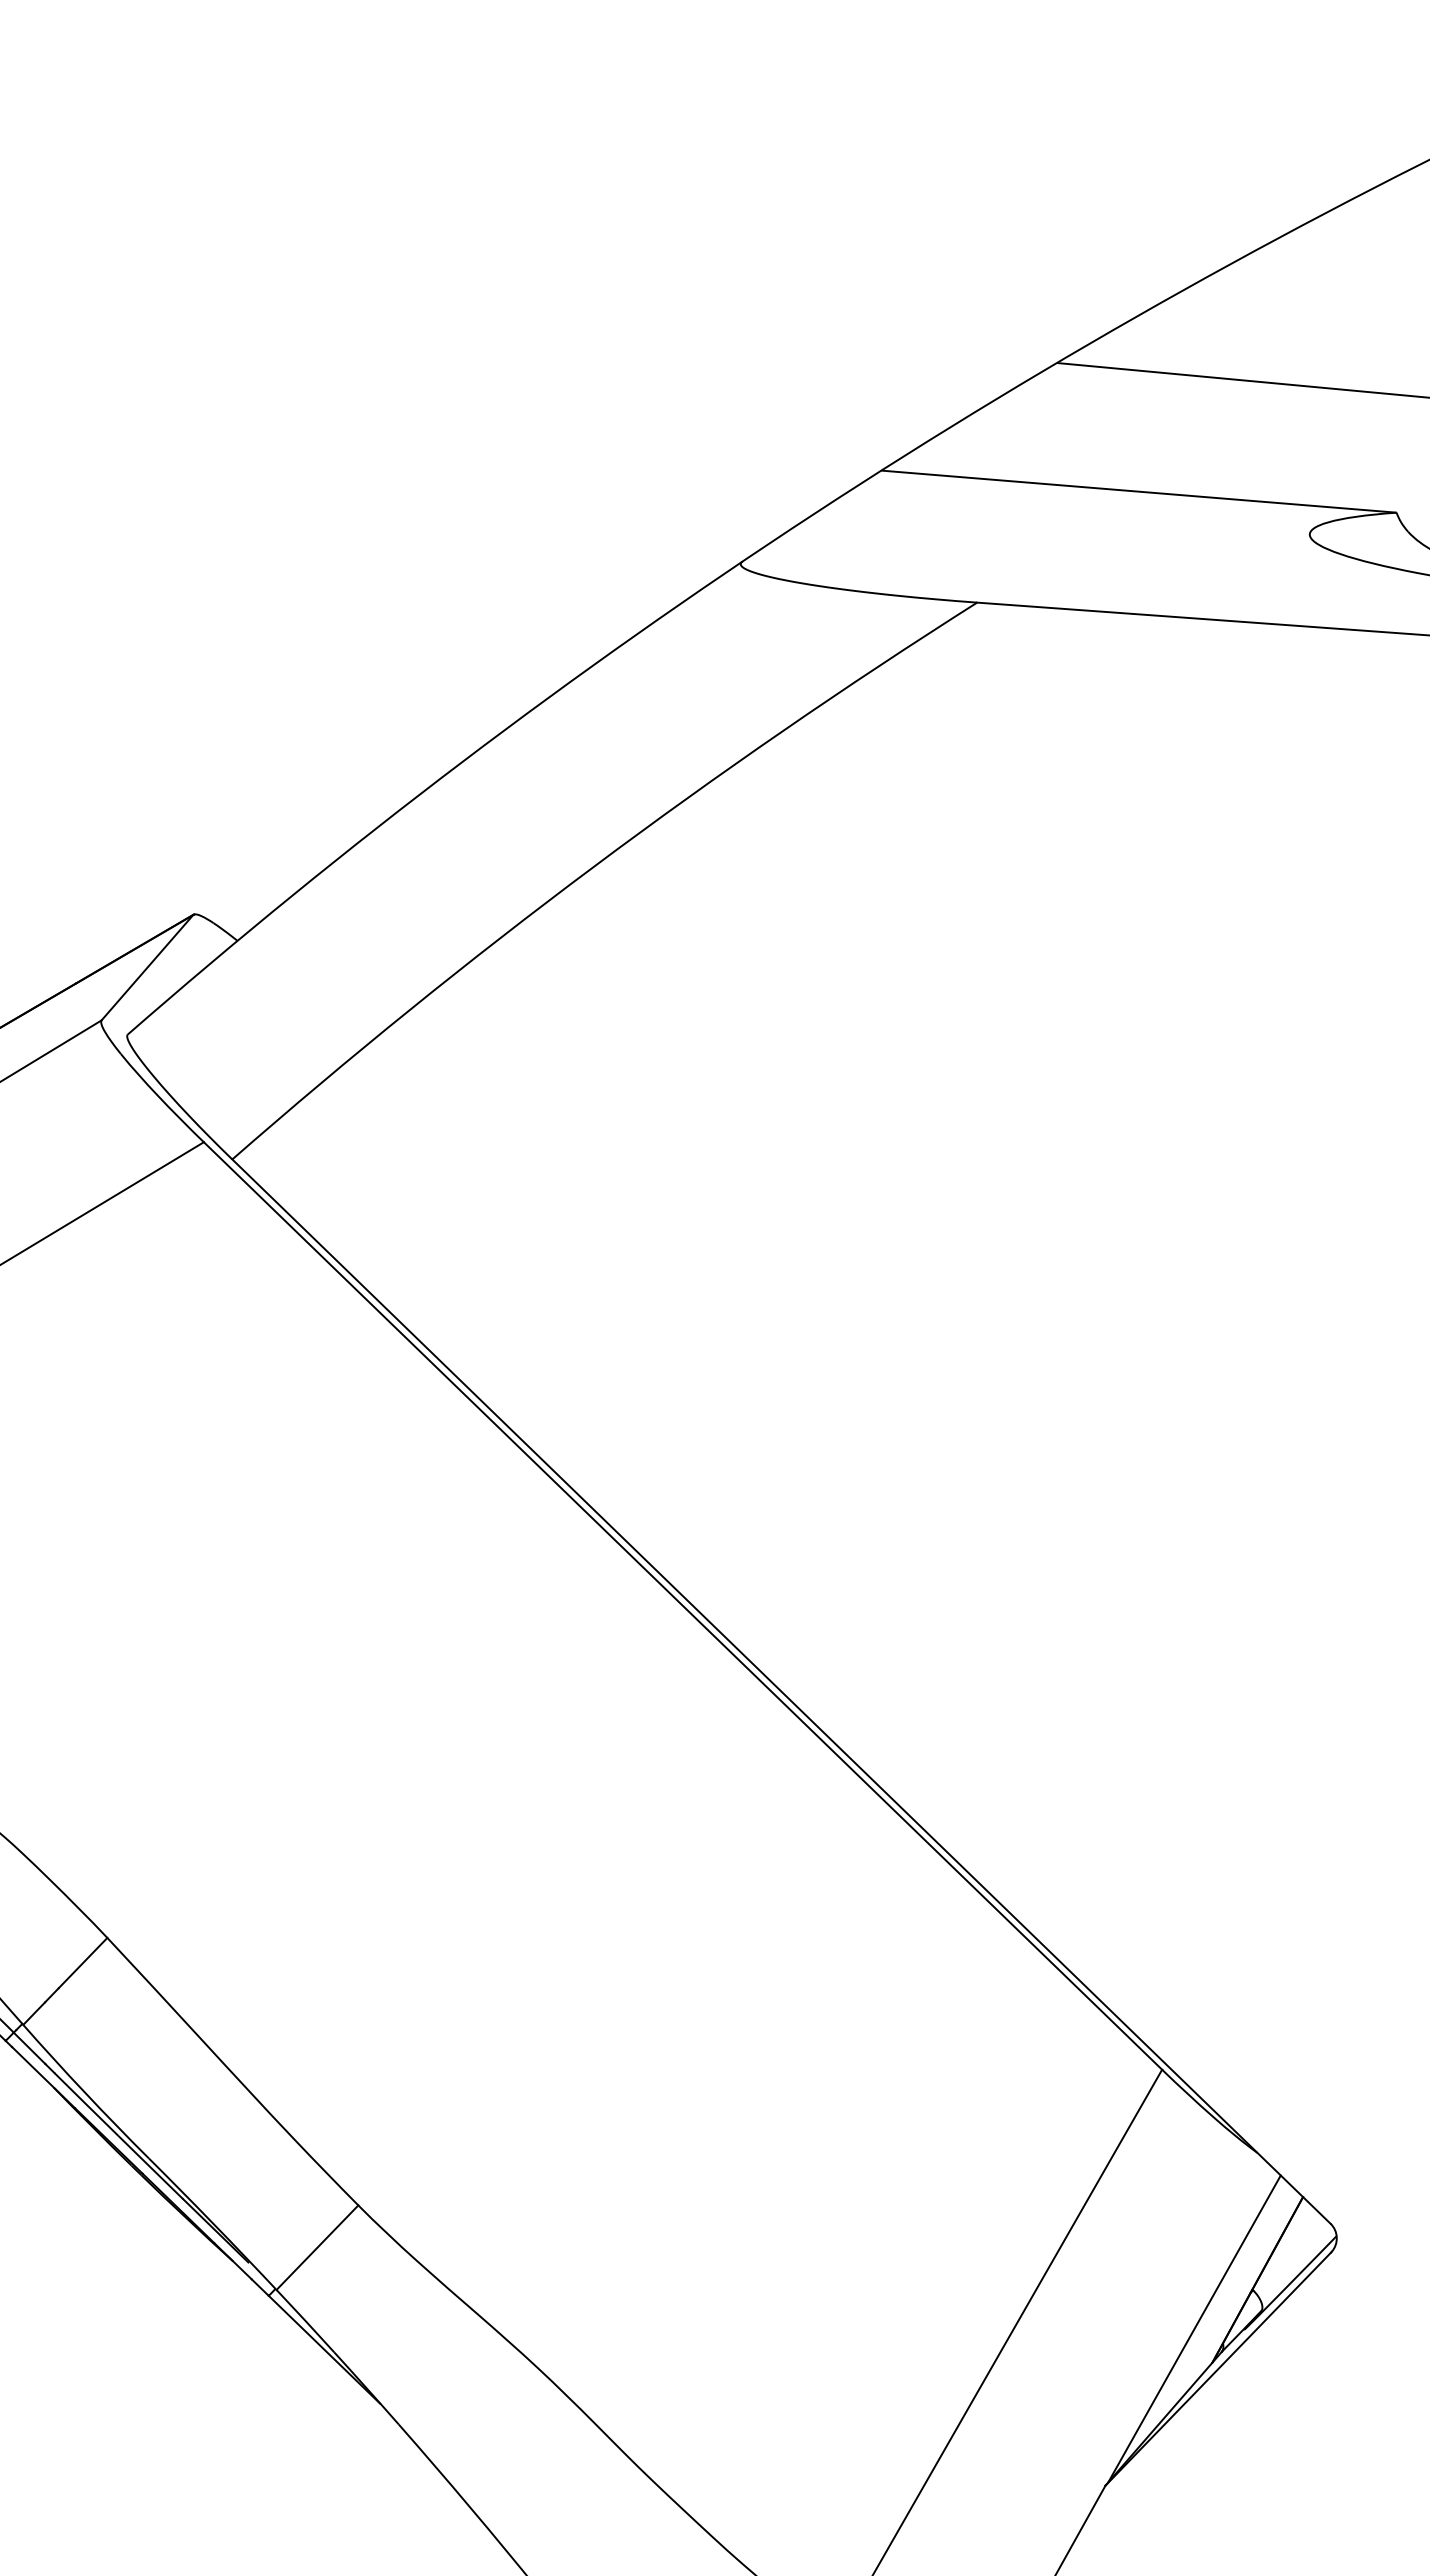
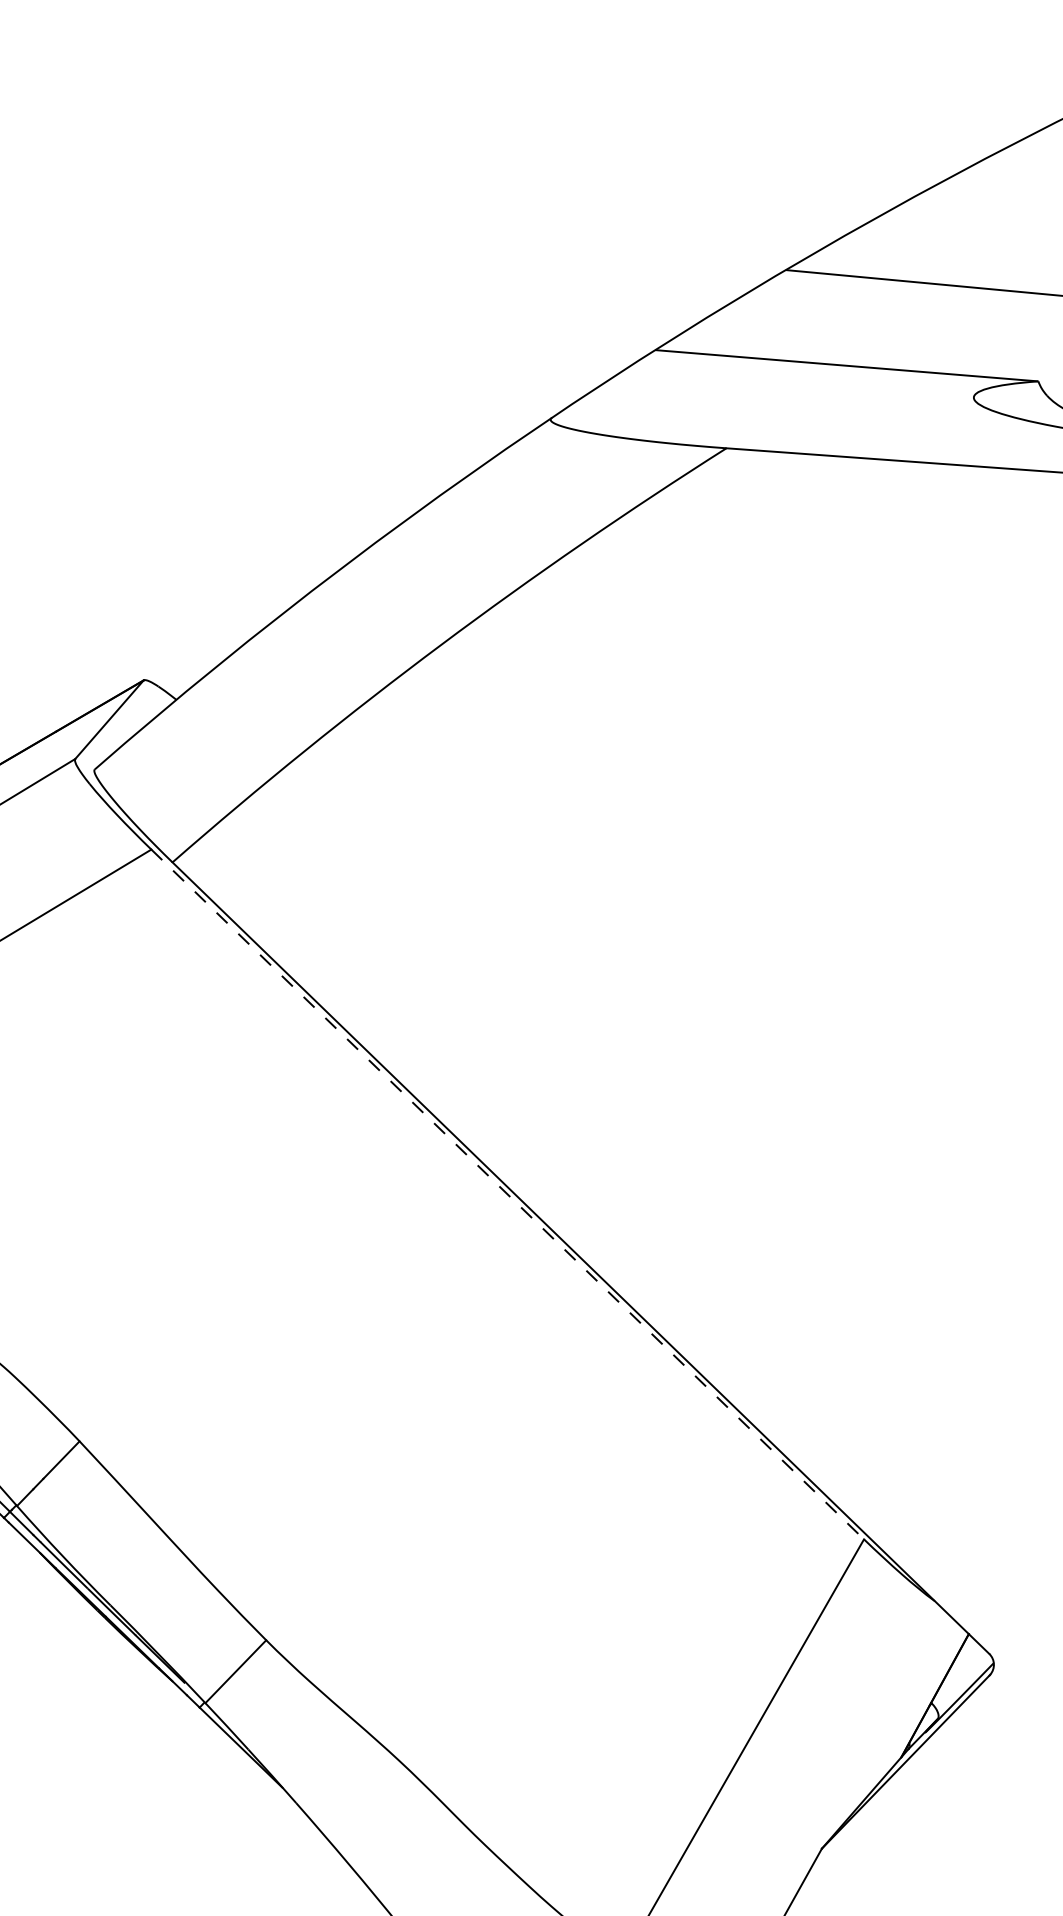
line: (683, 1605) -> (508, 1194), solid -> dashed
line: (1194, 2328) -> (888, 1731), removed

